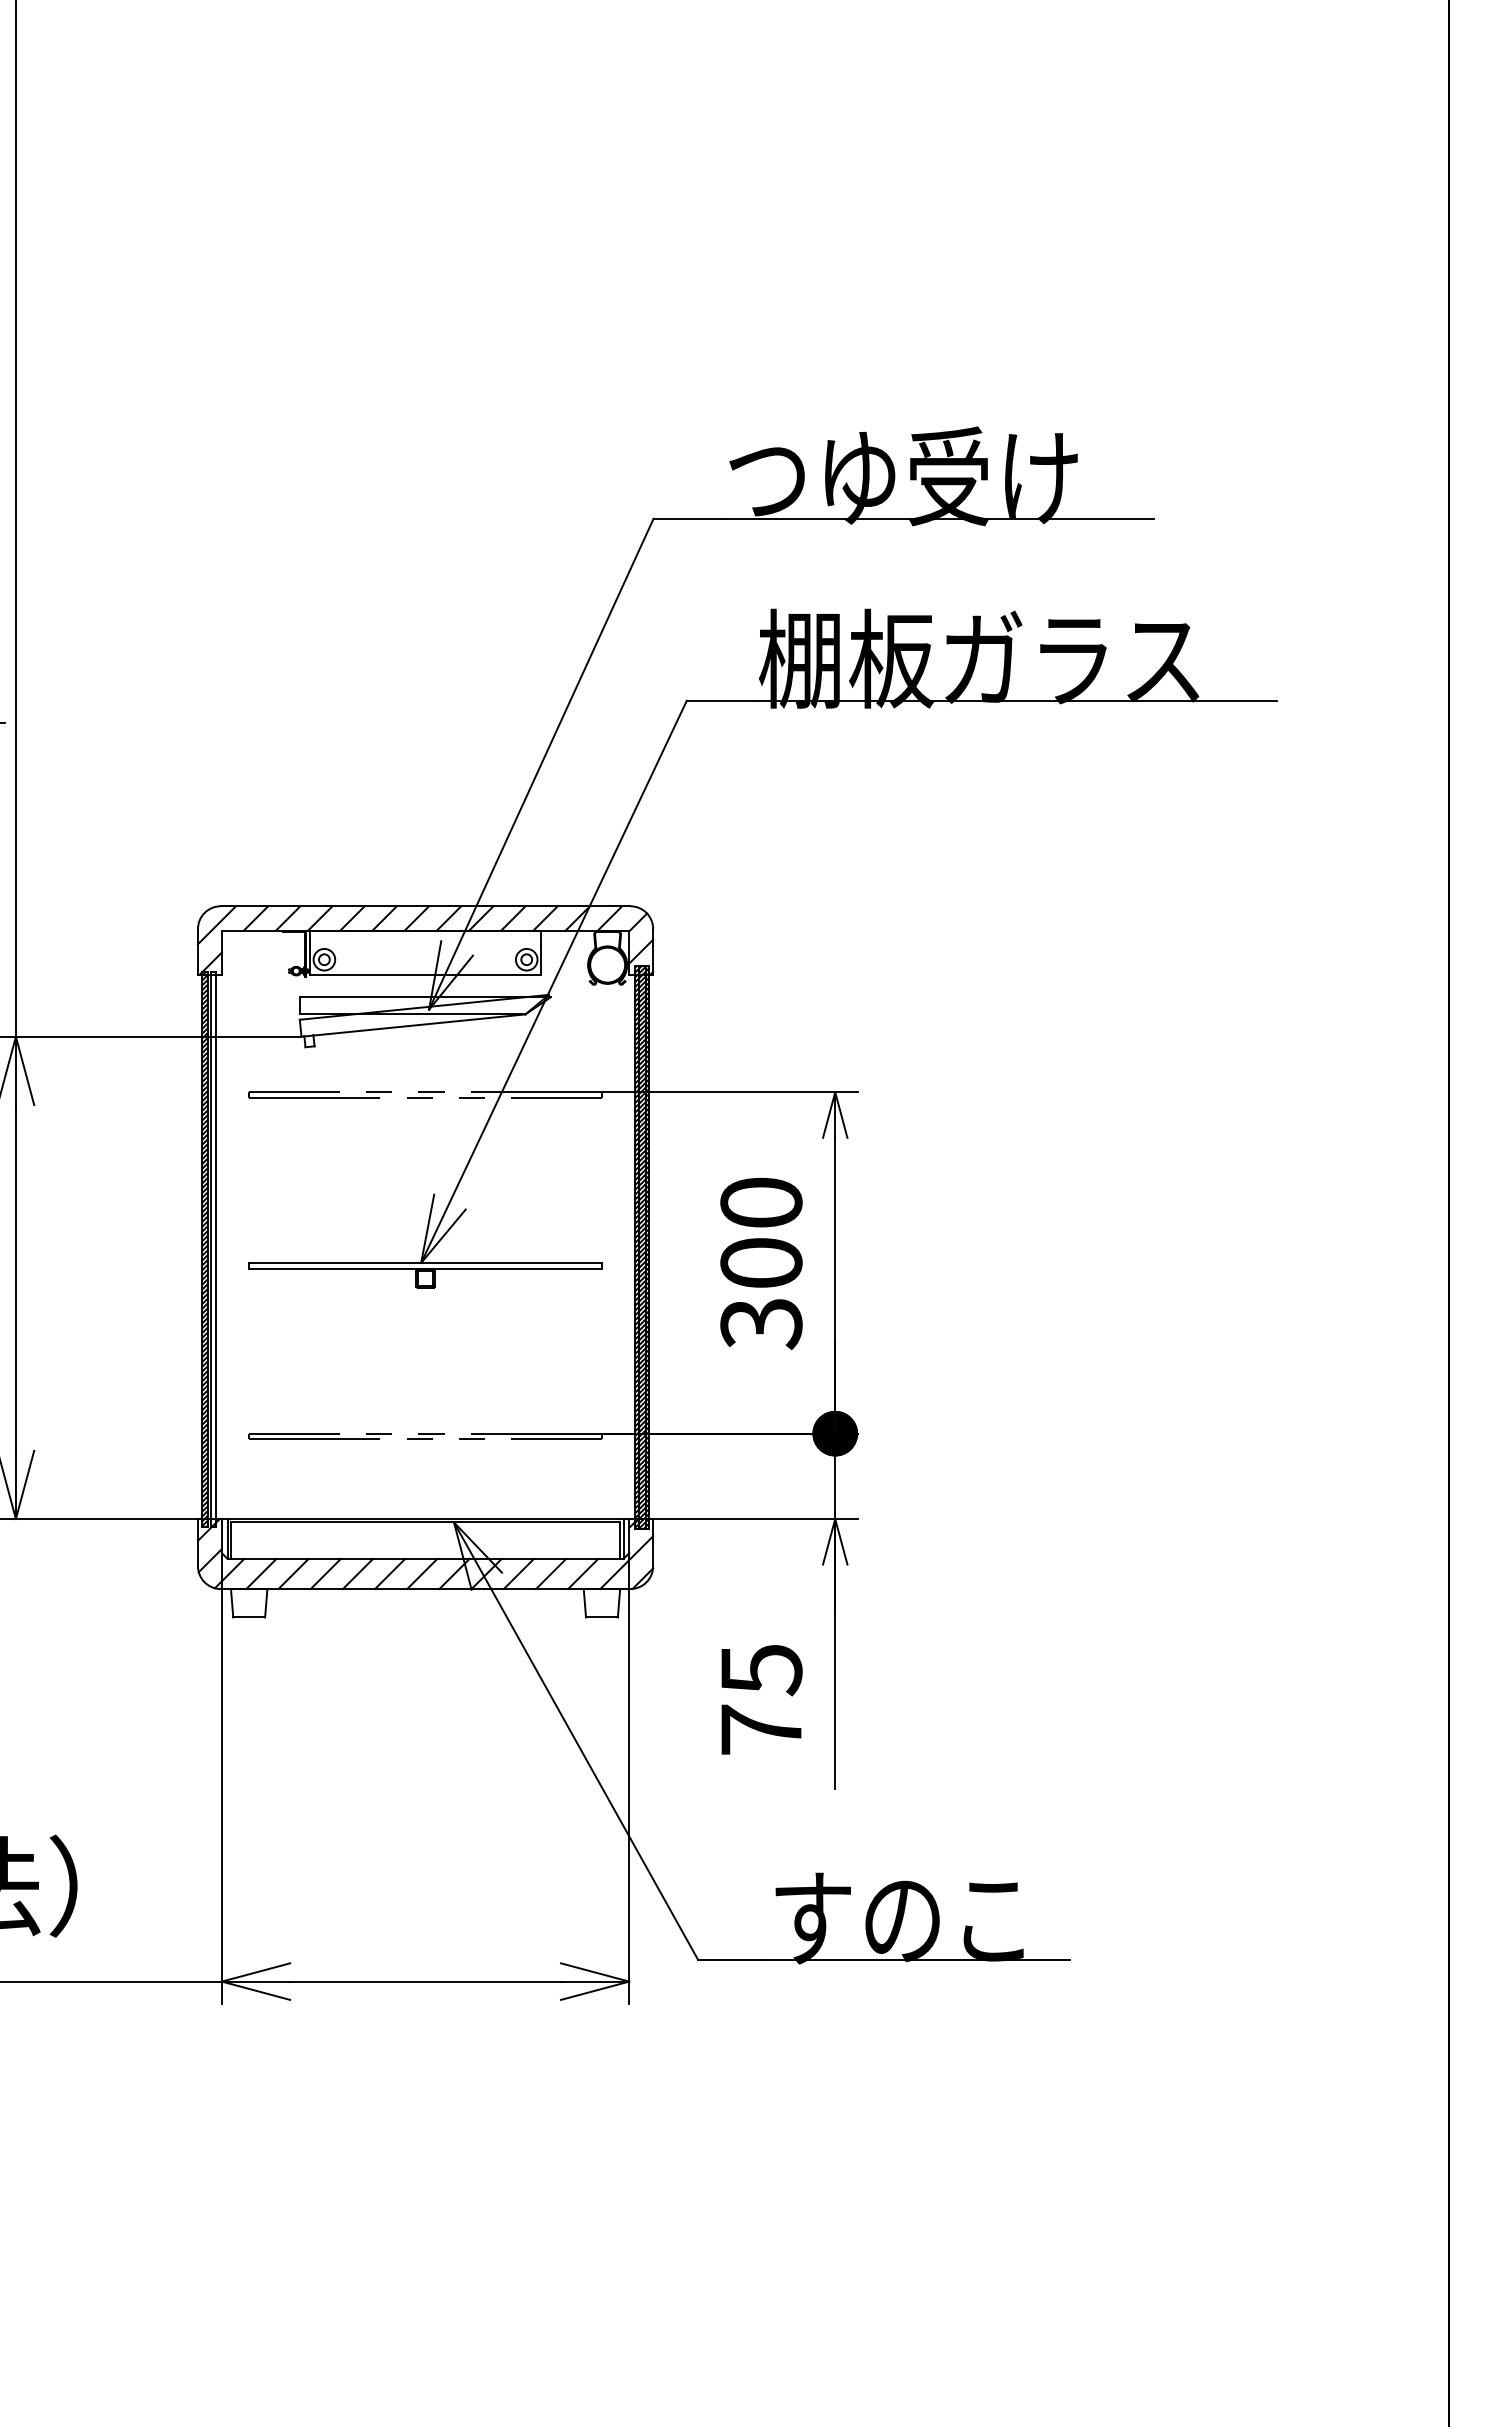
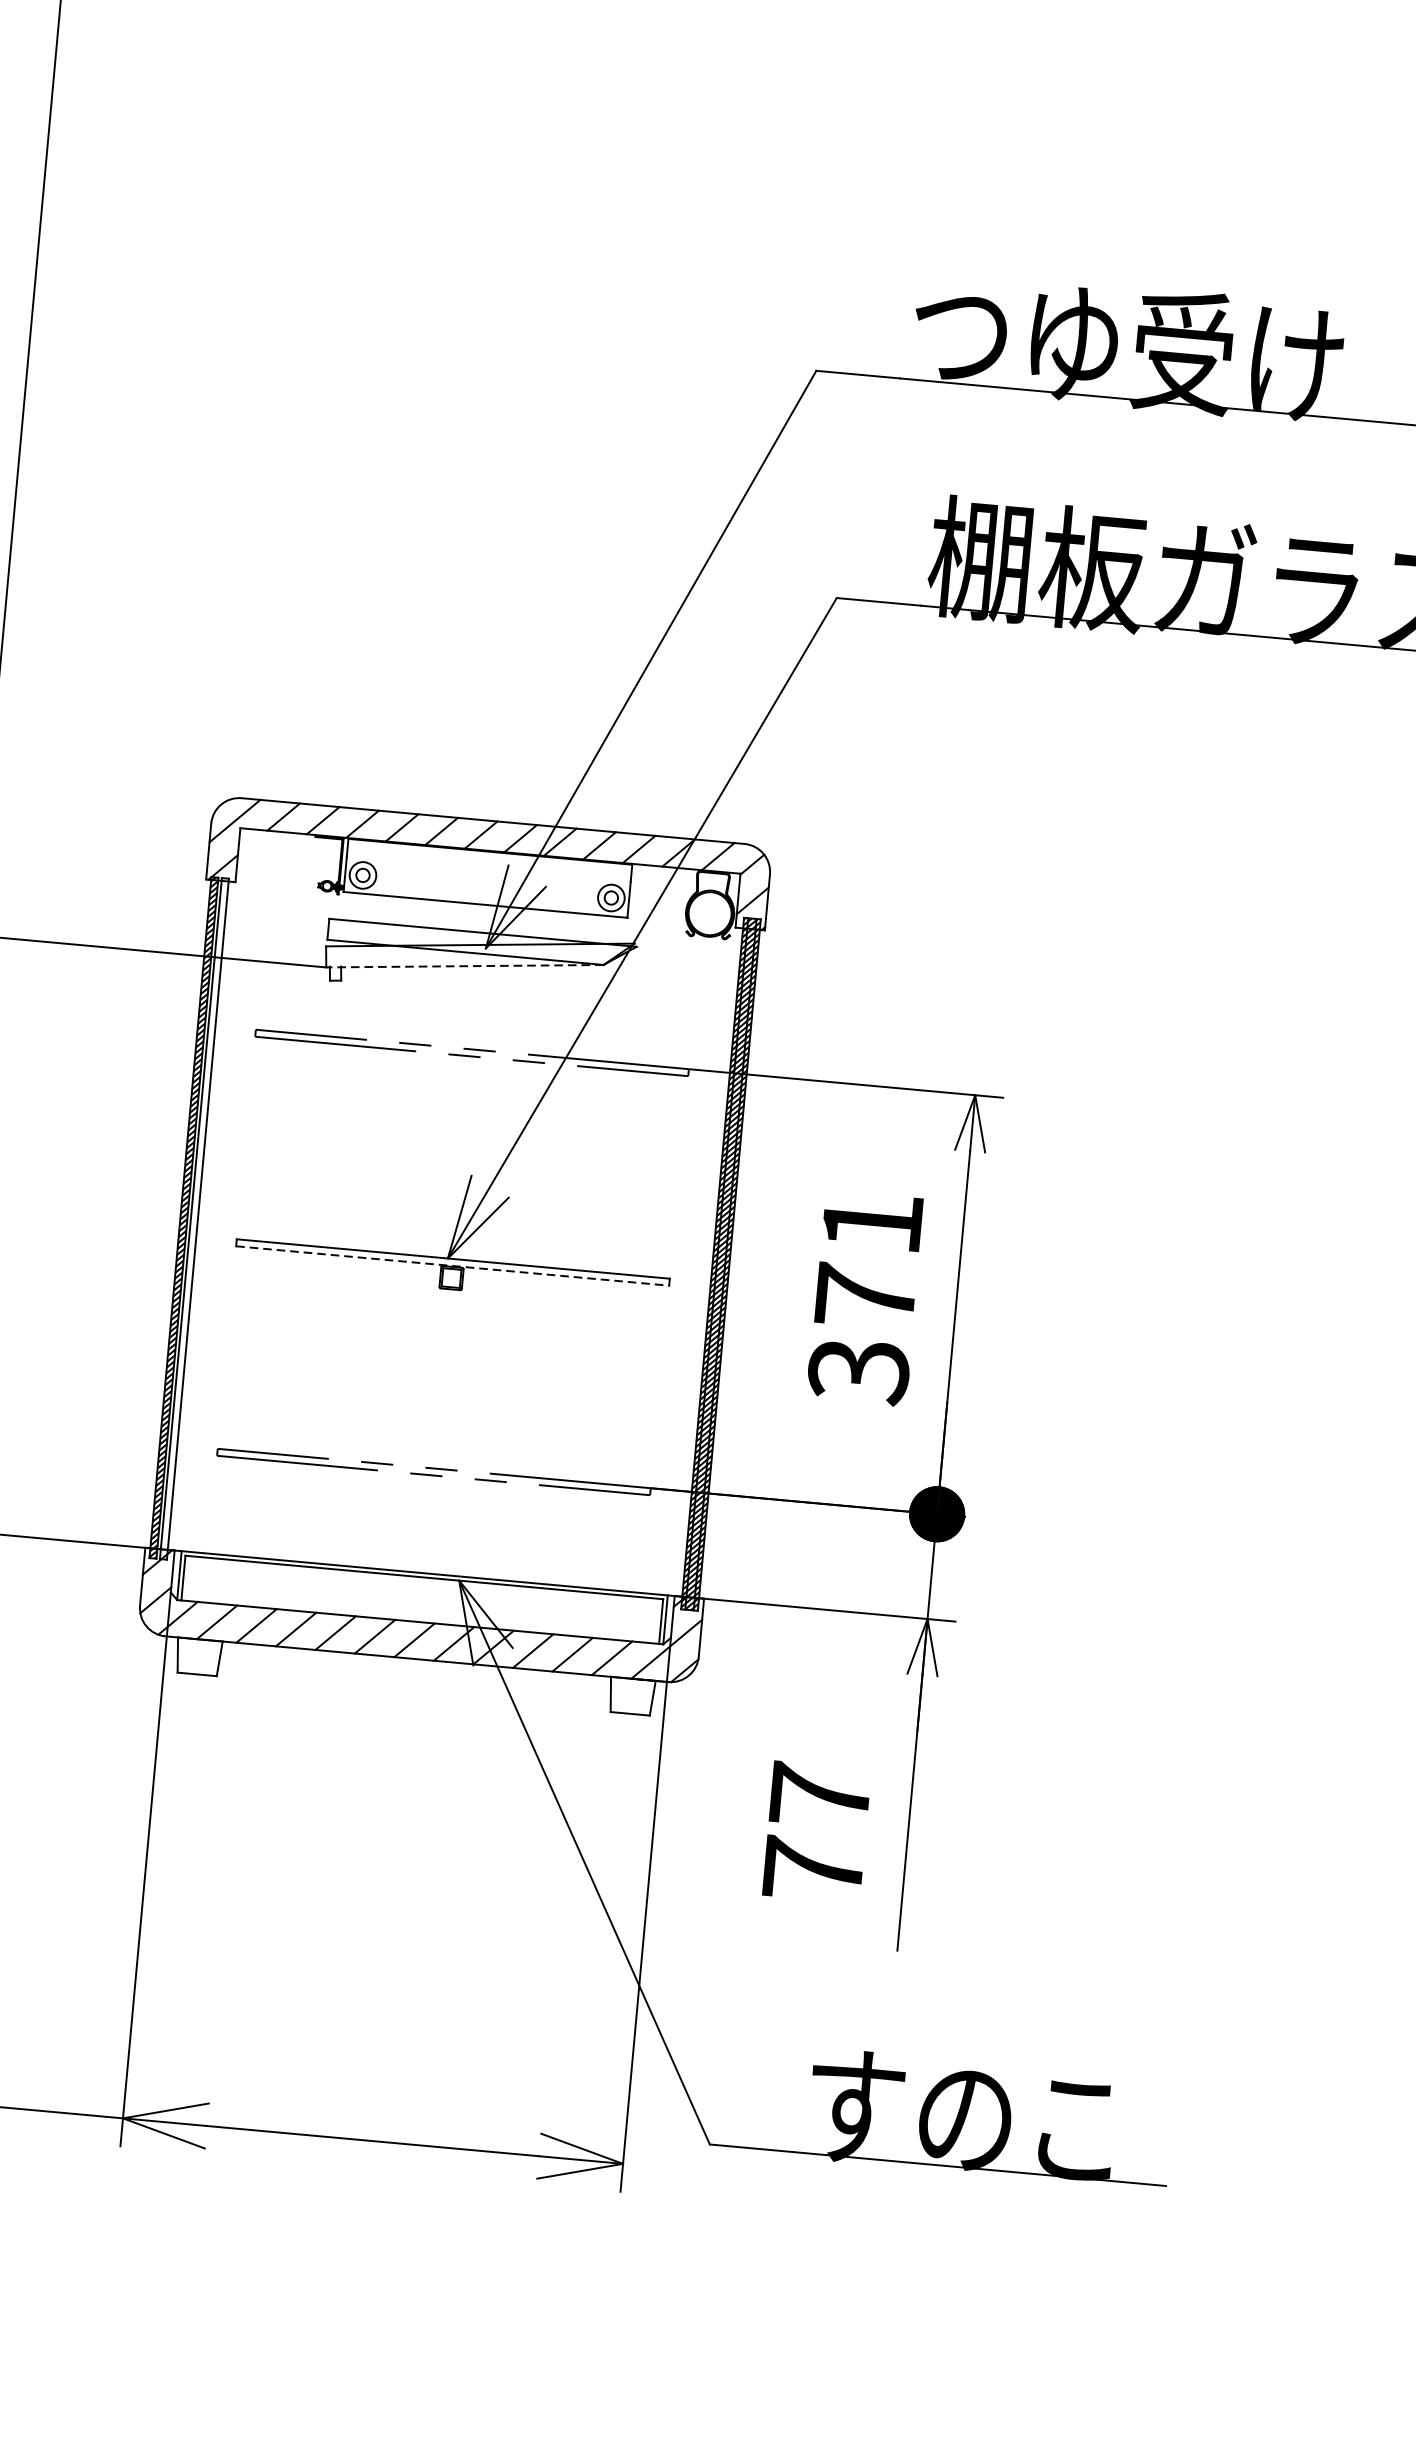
line: (412, 1025) -> (463, 965), solid -> dashed
text: (761, 1232) -> (869, 1259), 300 -> 371
line: (426, 1268) -> (453, 1265), solid -> dashed
text: (761, 1670) -> (820, 1796), 75 -> 77

